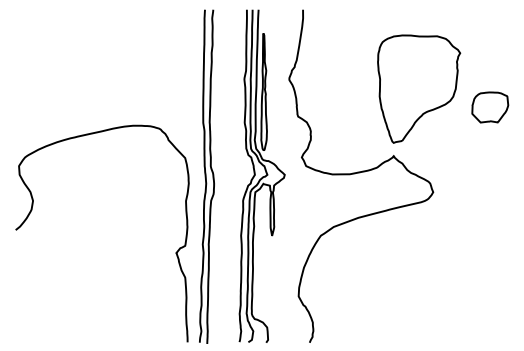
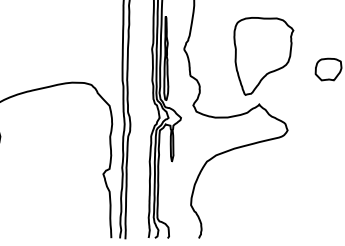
part: (419, 88) -> (264, 55), moved

